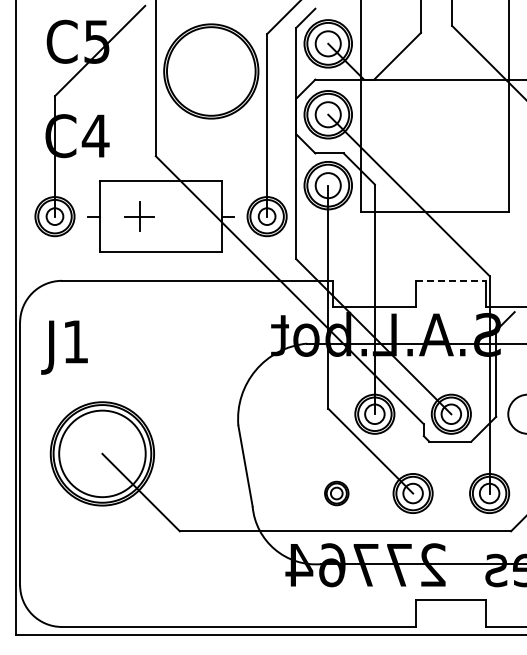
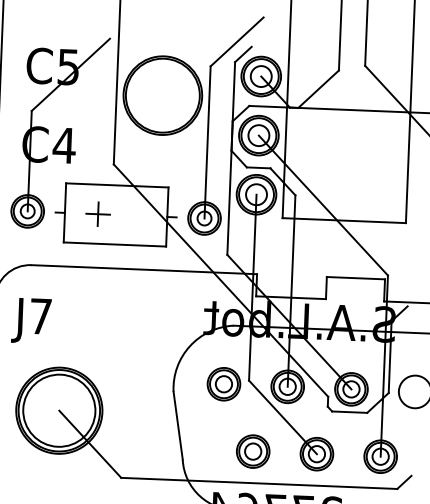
line: (451, 280) -> (356, 277), dashed -> solid
text: (75, 341) -> (40, 316), J1 -> J7
part: (297, 413) -> (223, 383), added
part: (336, 493) -> (253, 451), size x1.67

